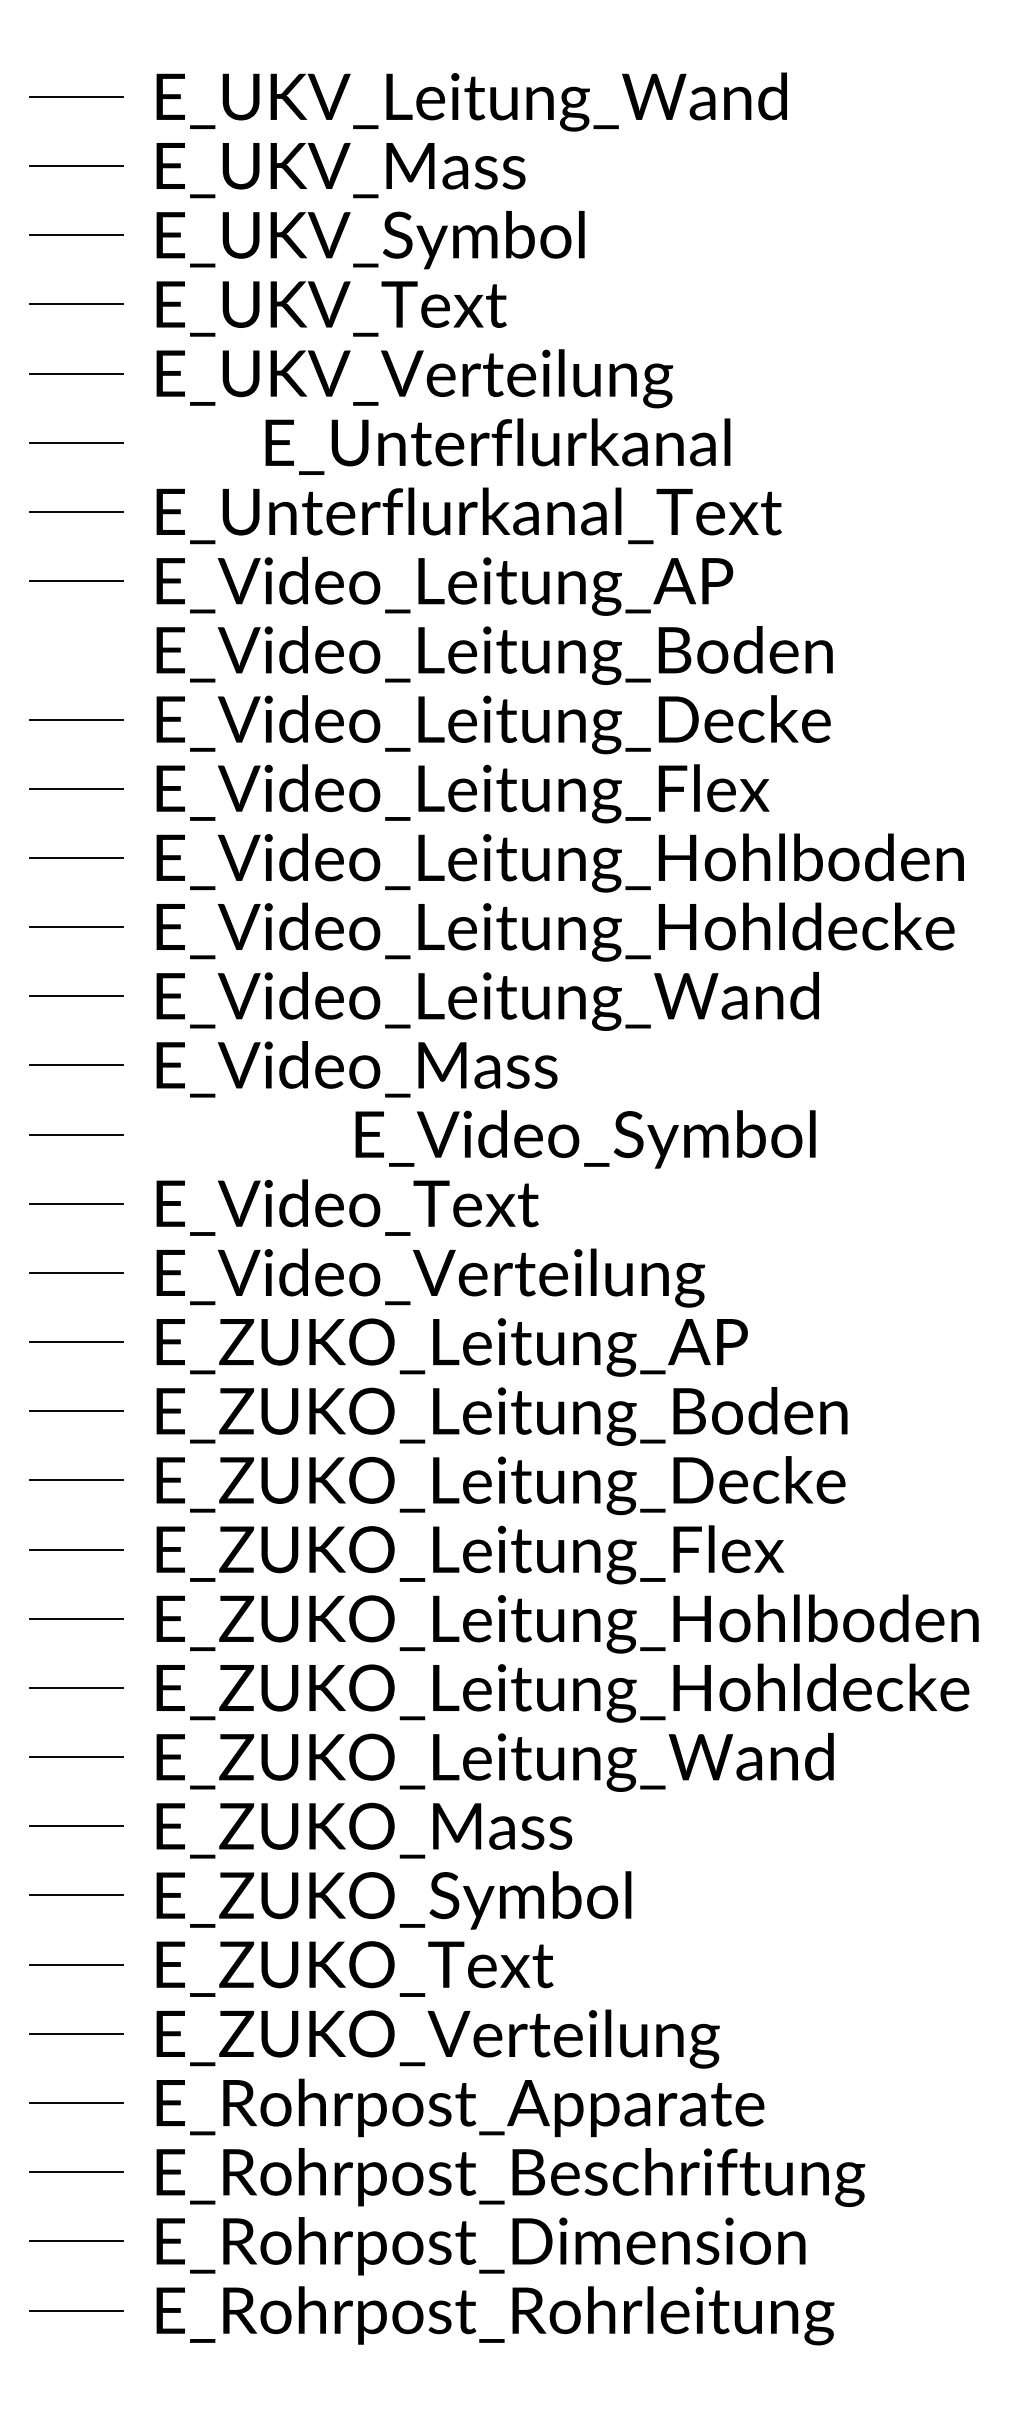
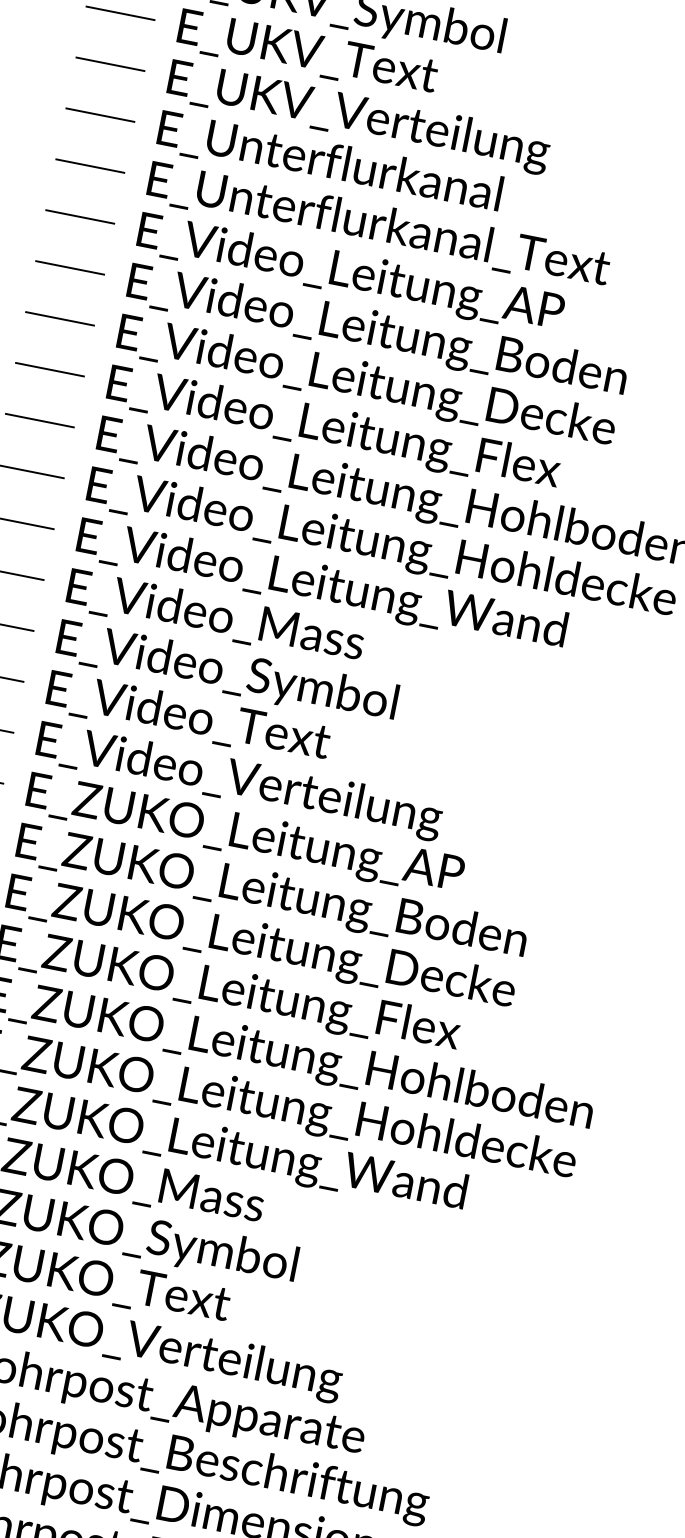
text: (497, 446) -> (329, 163), moved
line: (76, 650) -> (70, 268), added
text: (585, 1139) -> (227, 673), moved

